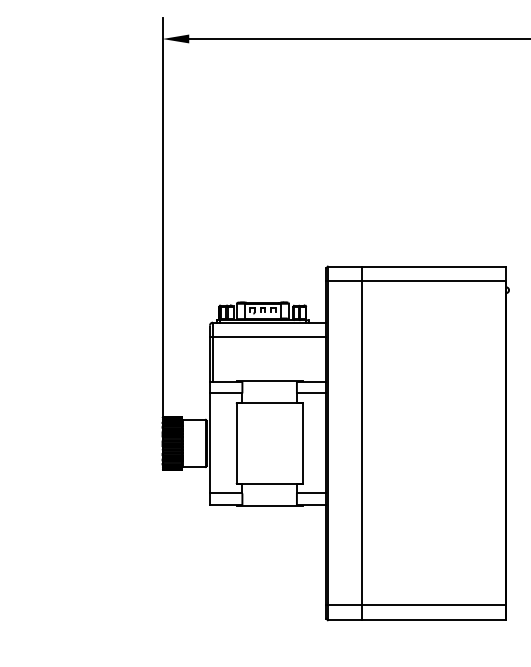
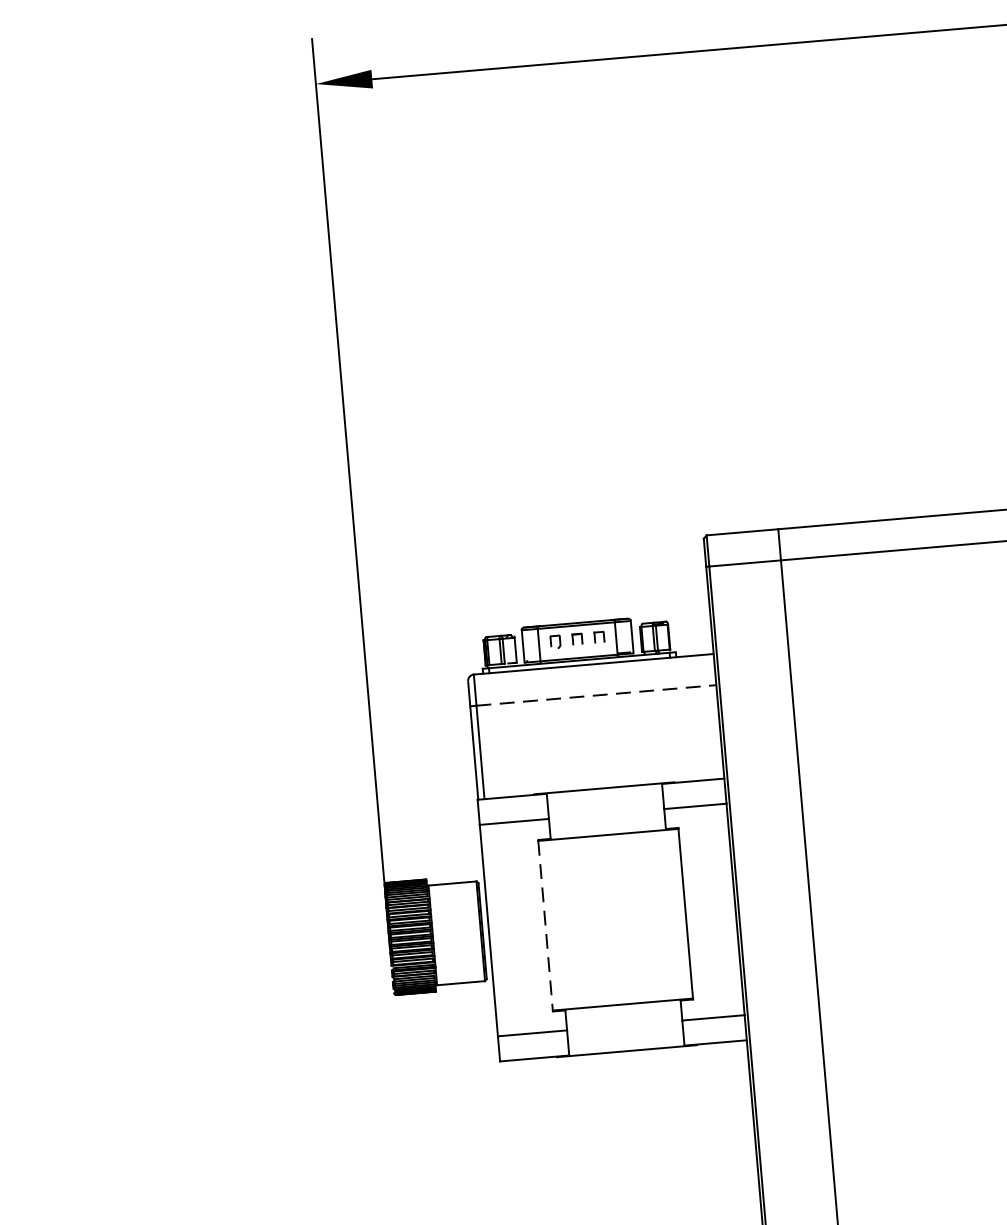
line: (269, 337) -> (596, 695), solid -> dashed
line: (236, 443) -> (545, 925), solid -> dashed

